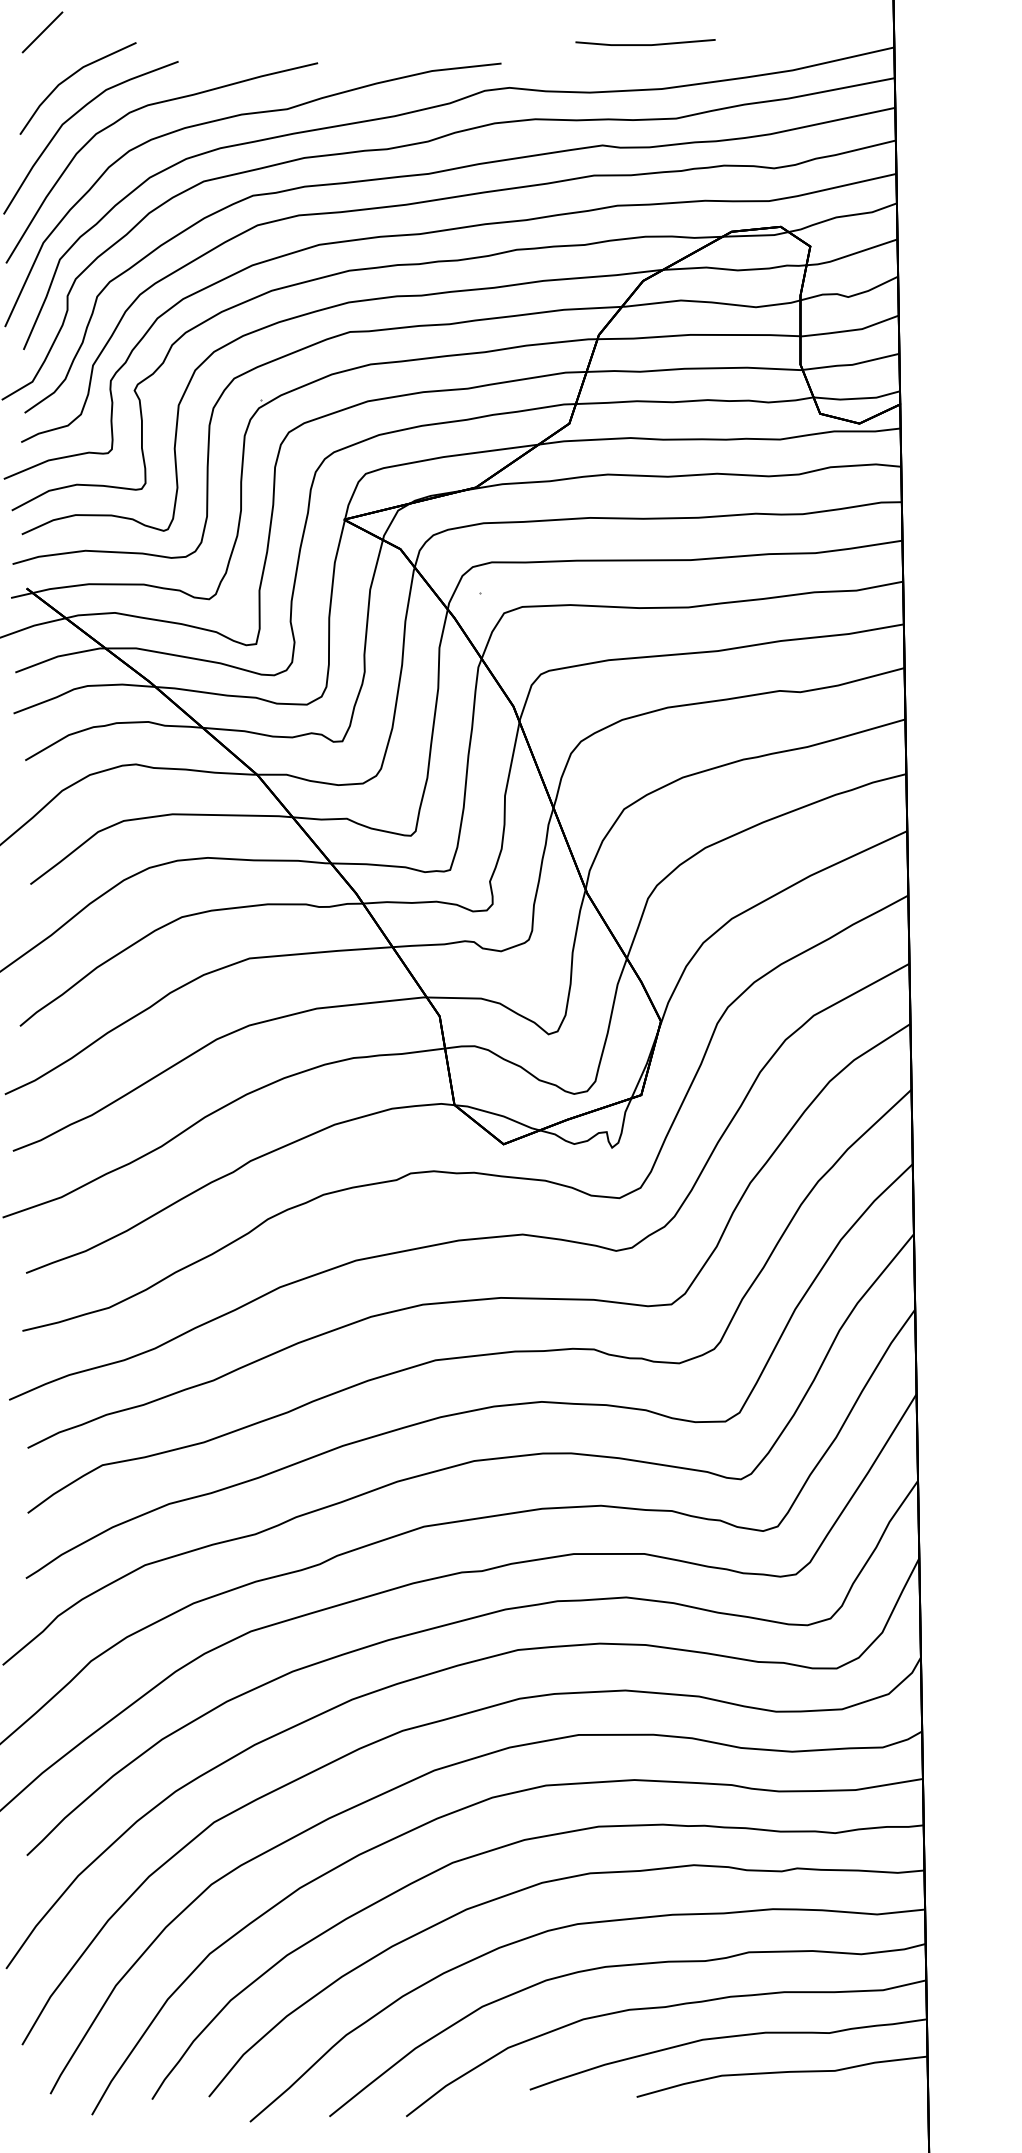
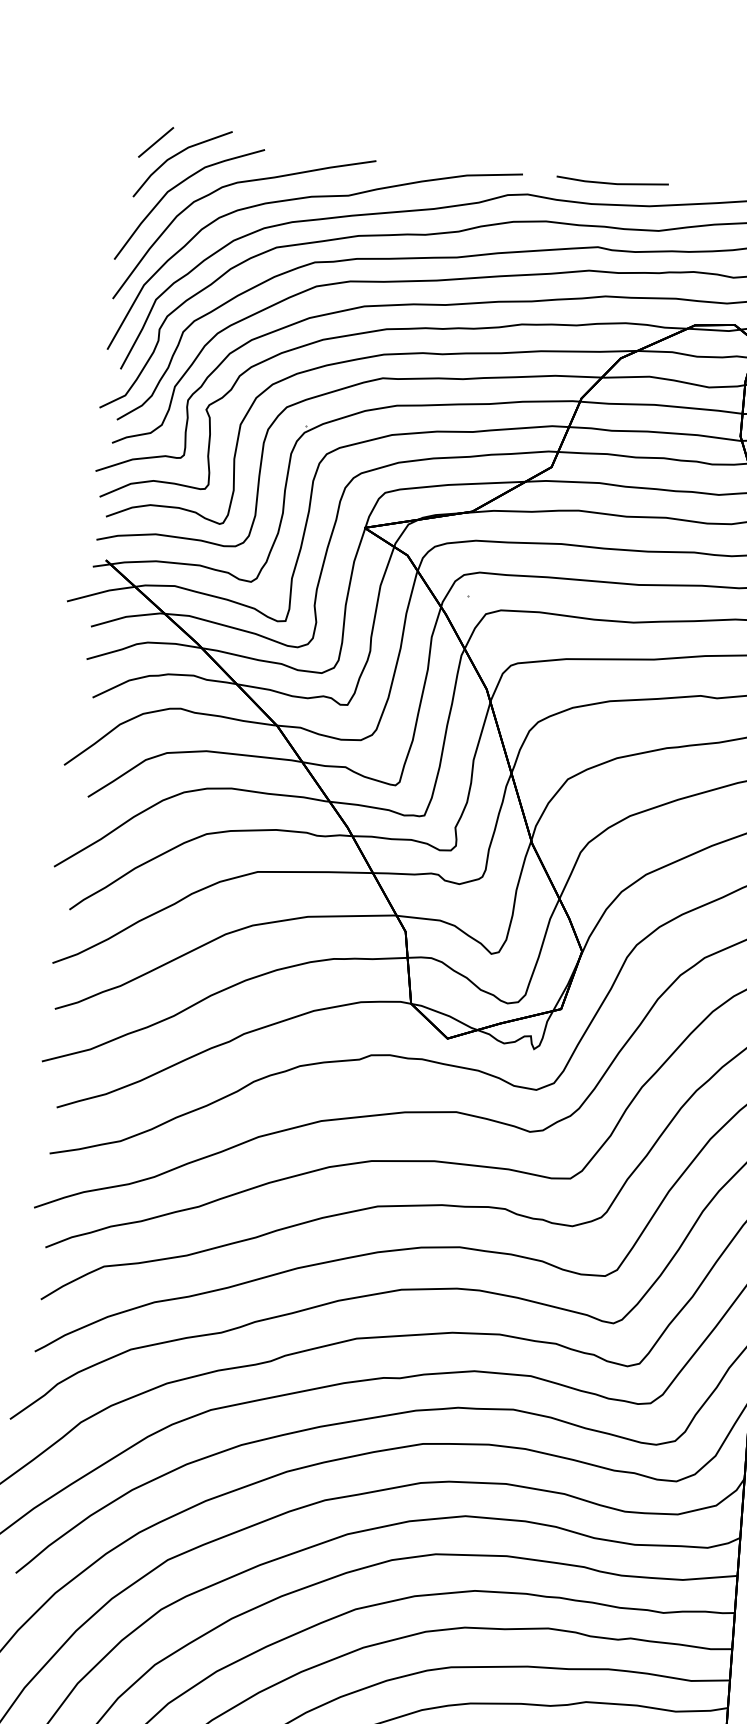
line: (42, 32) -> (156, 142), moved
line: (645, 44) -> (612, 183), moved

